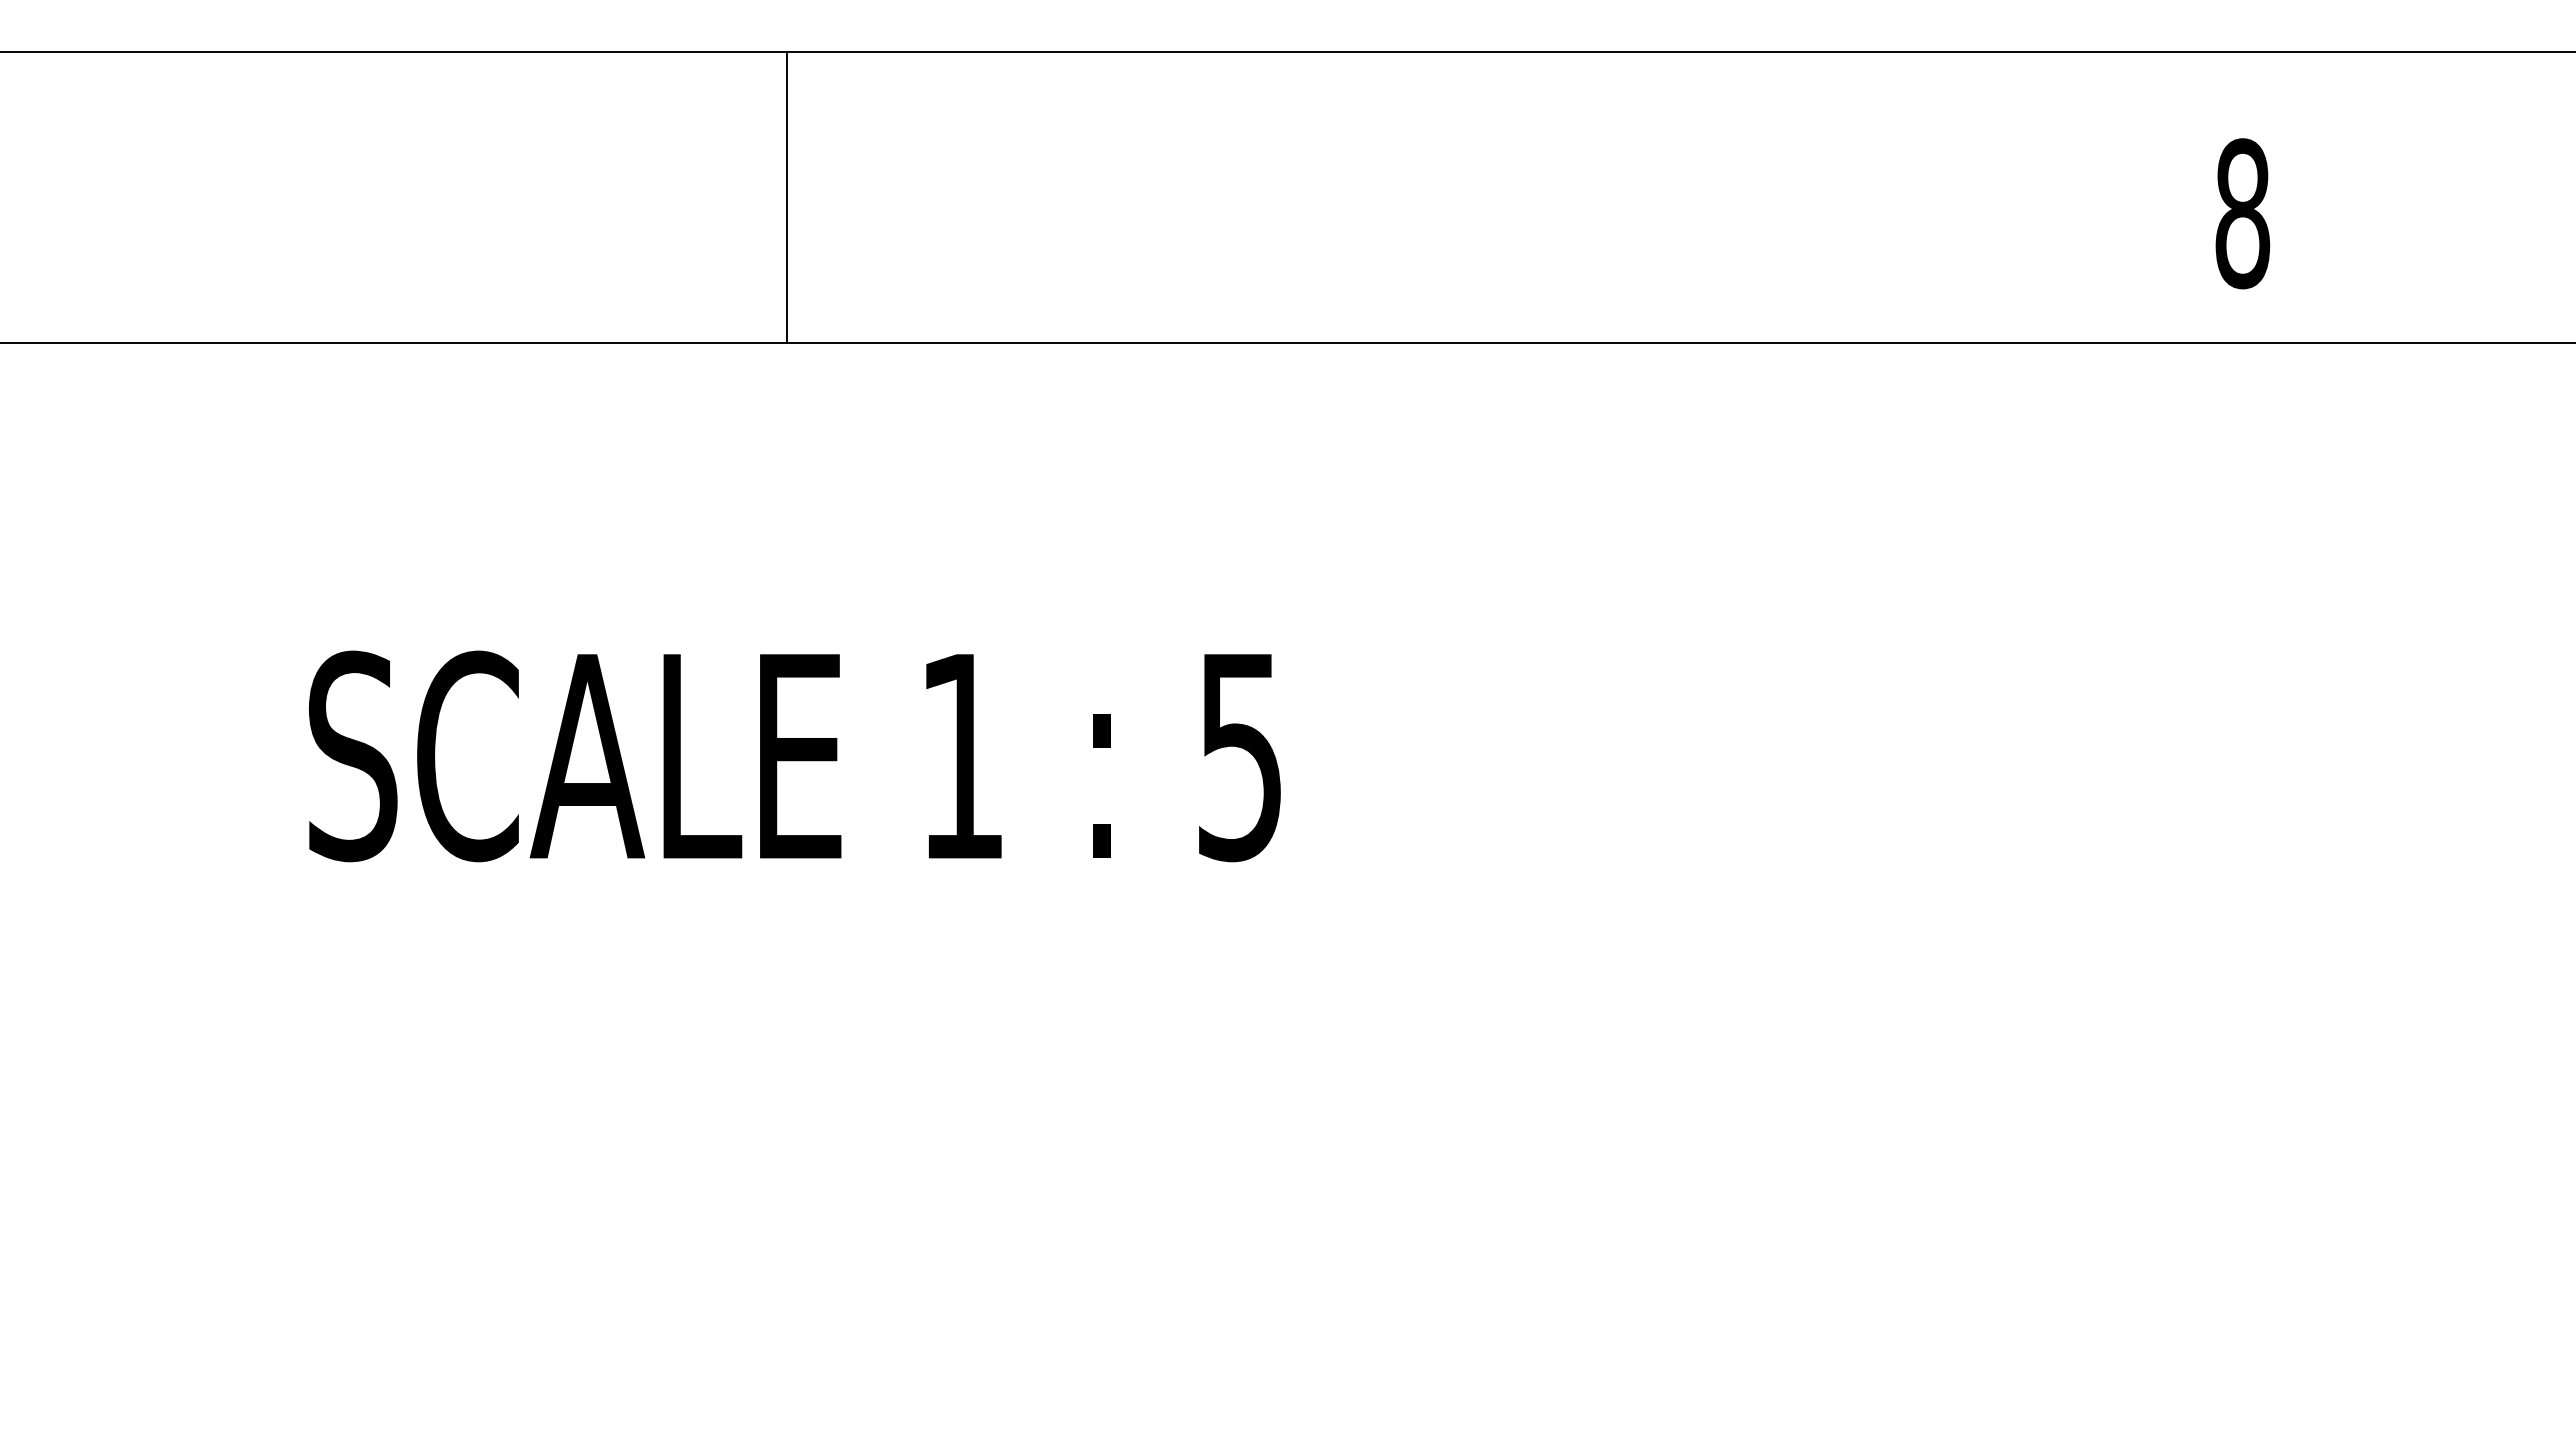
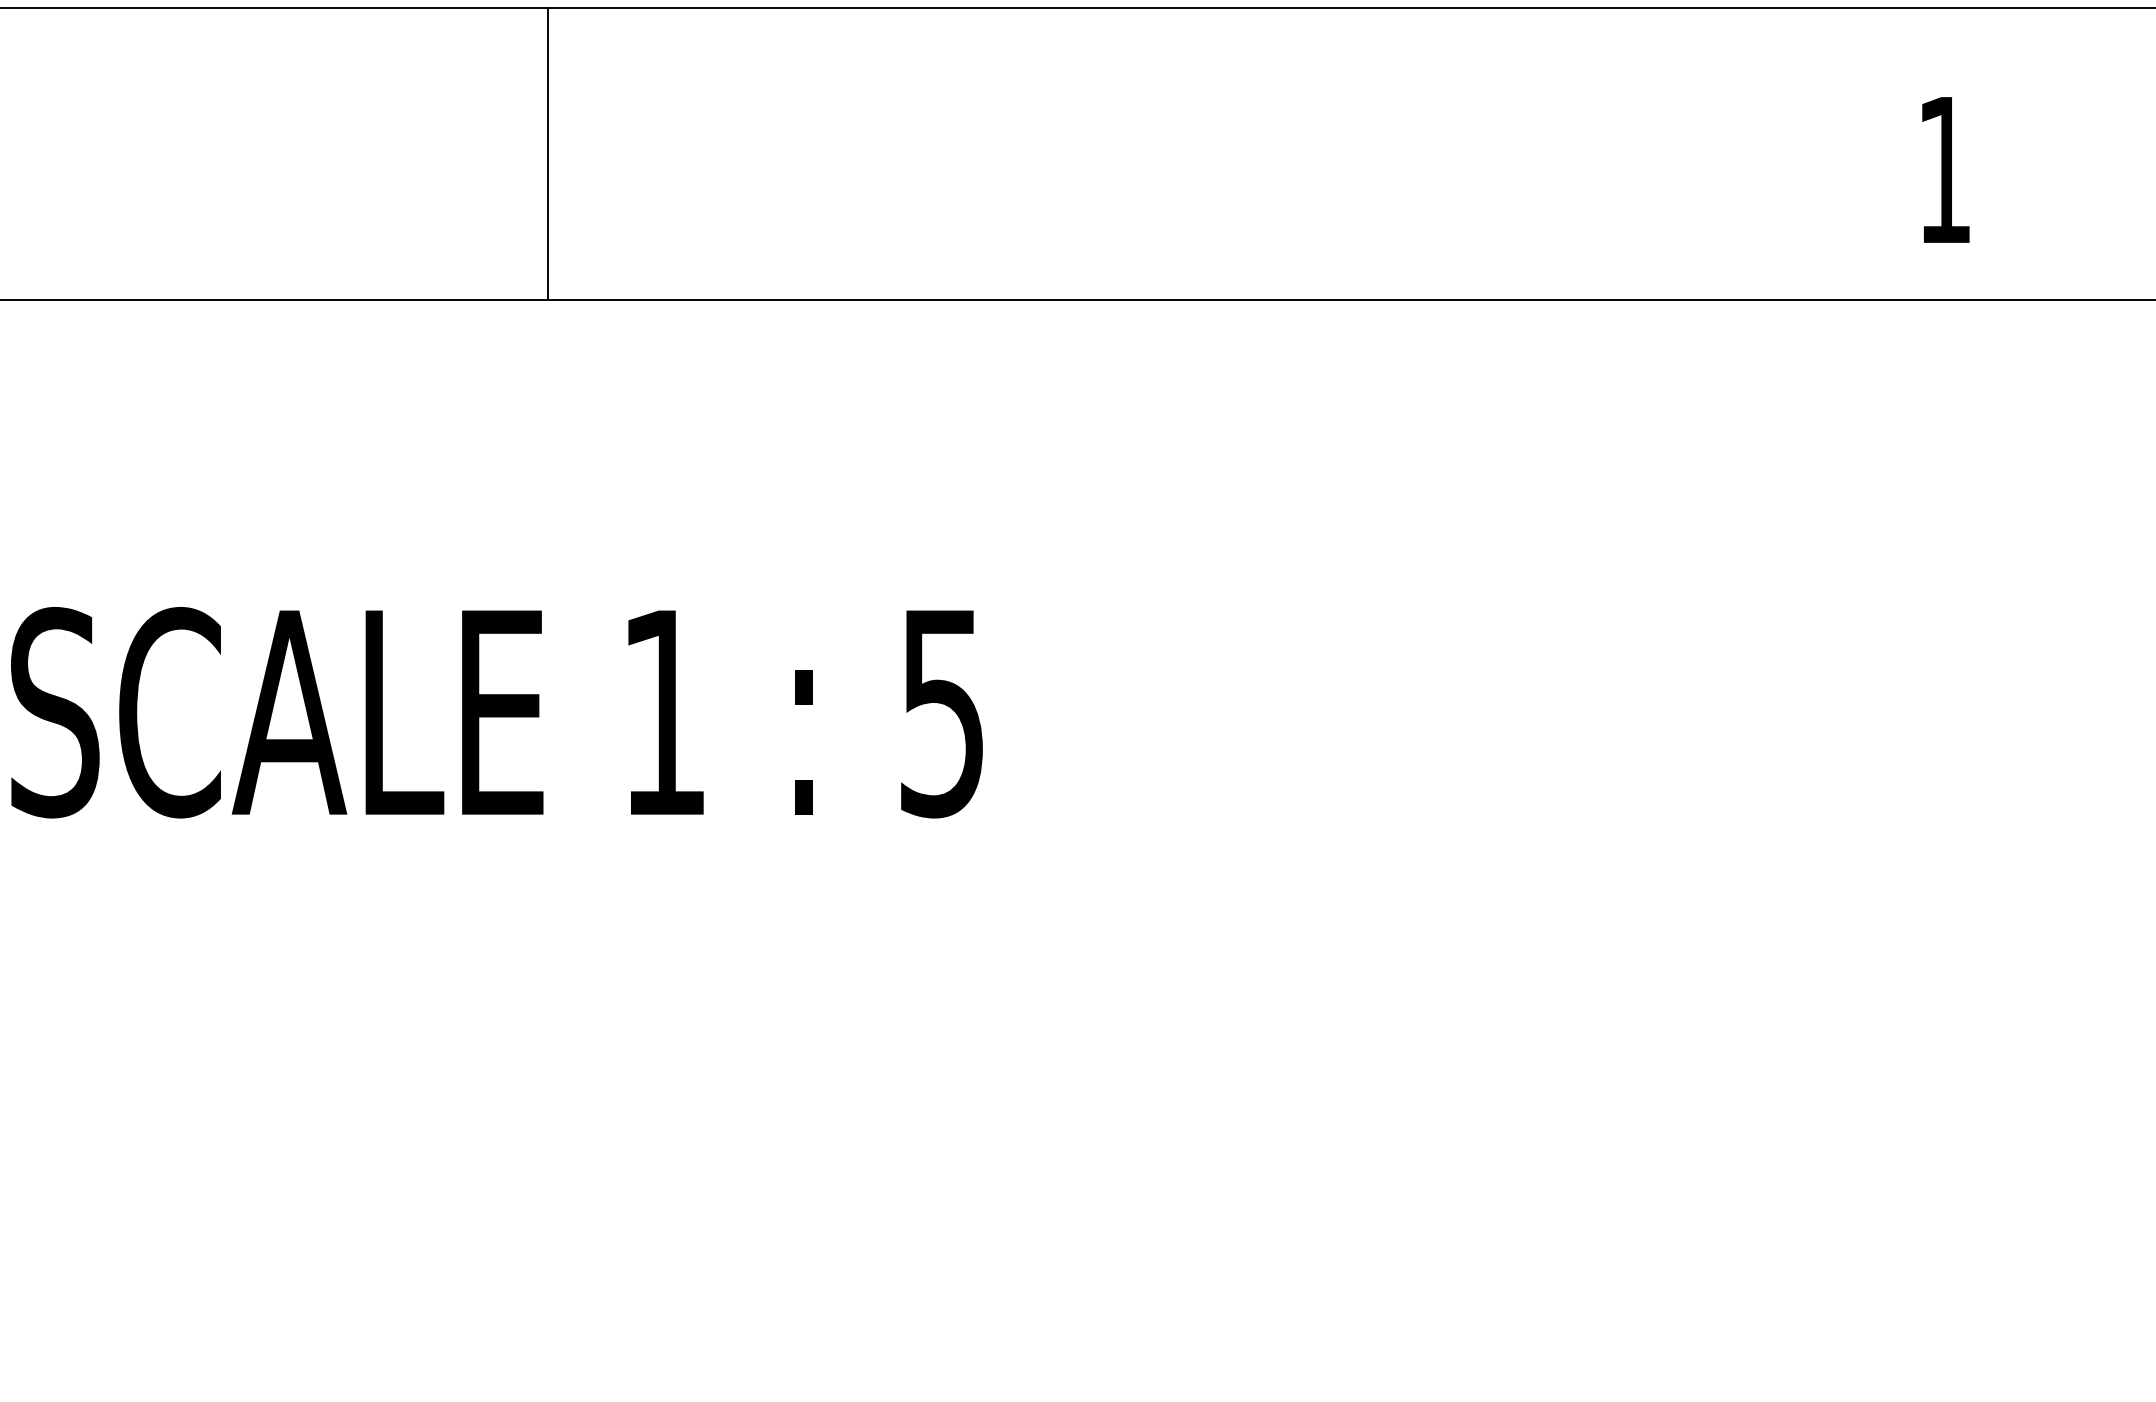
line: (786, 197) -> (547, 153), moved
text: (2242, 213) -> (1944, 169), 8 -> 1

